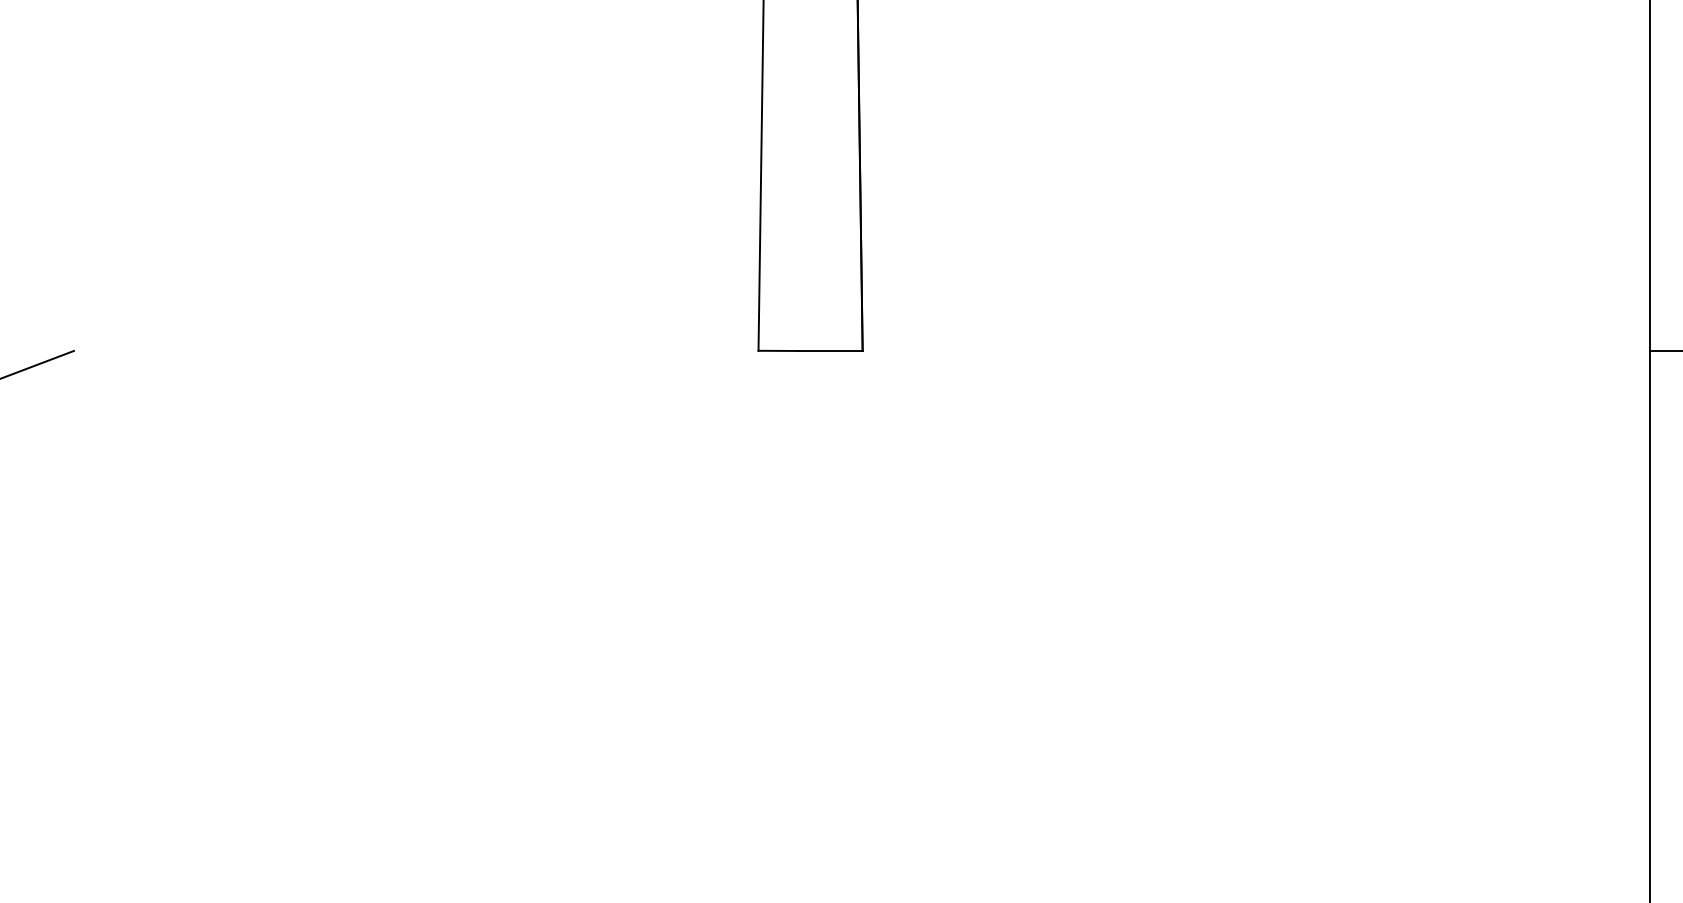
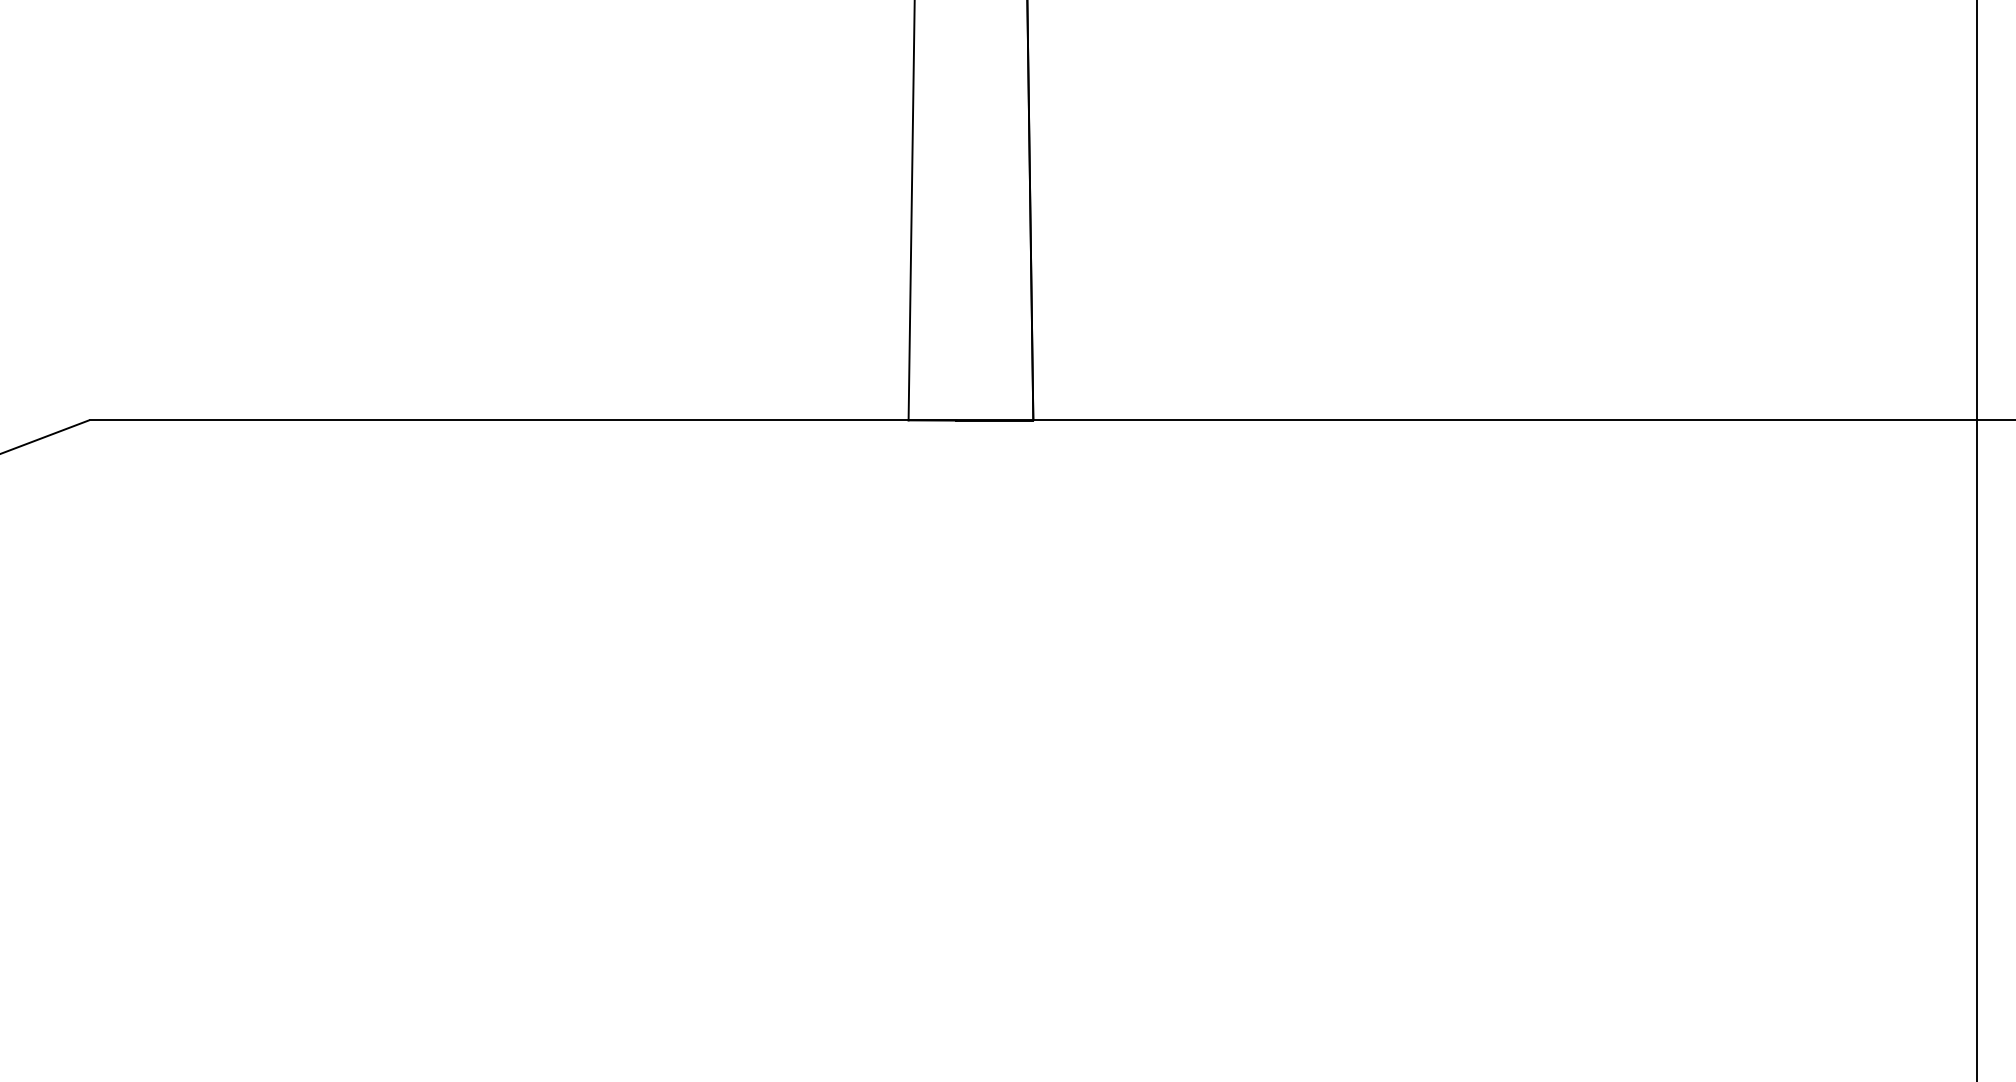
line: (862, 350) -> (1033, 420), added

